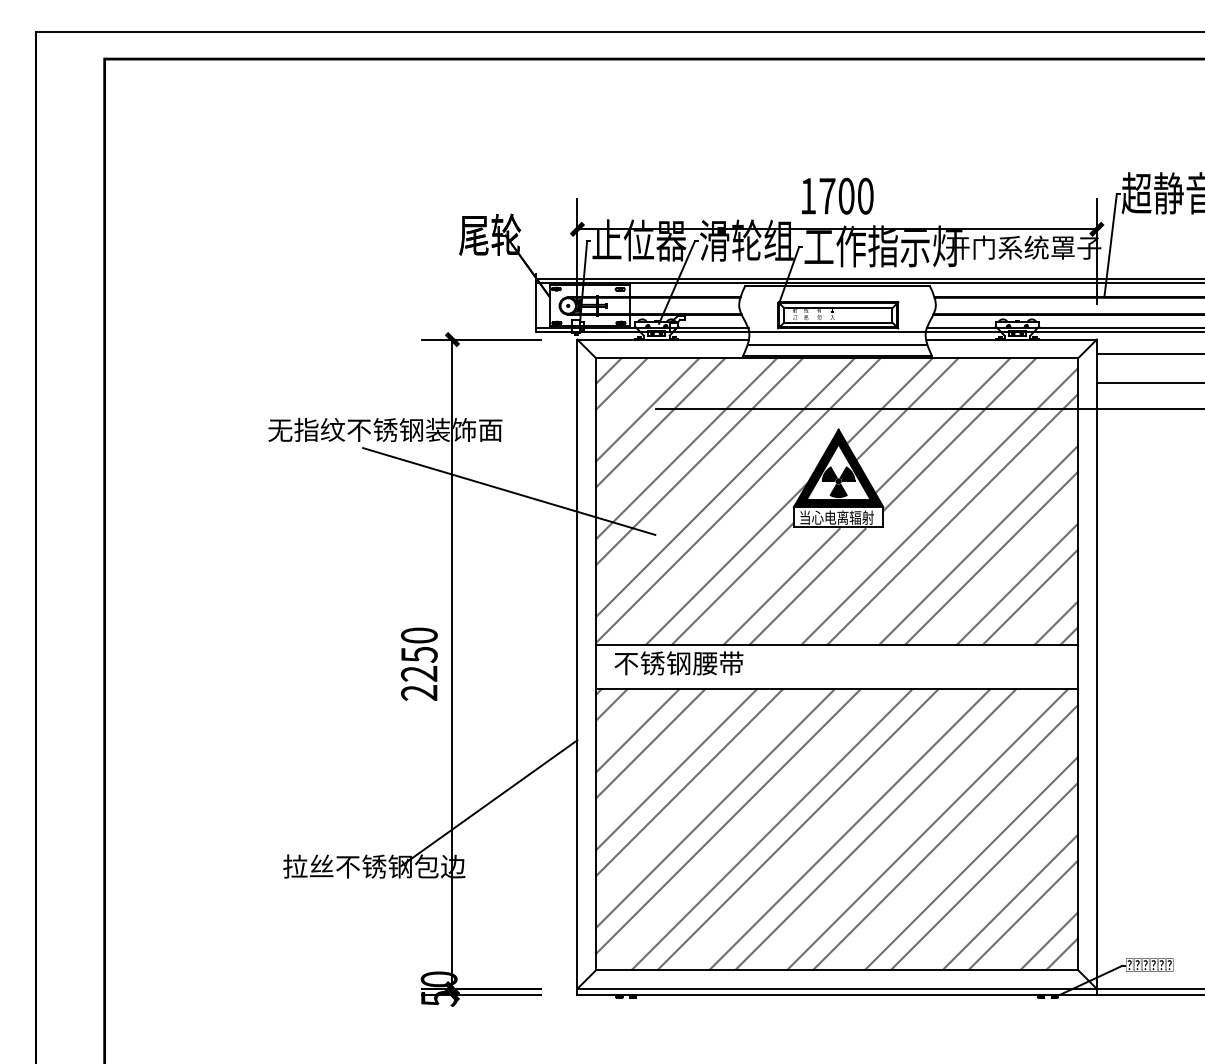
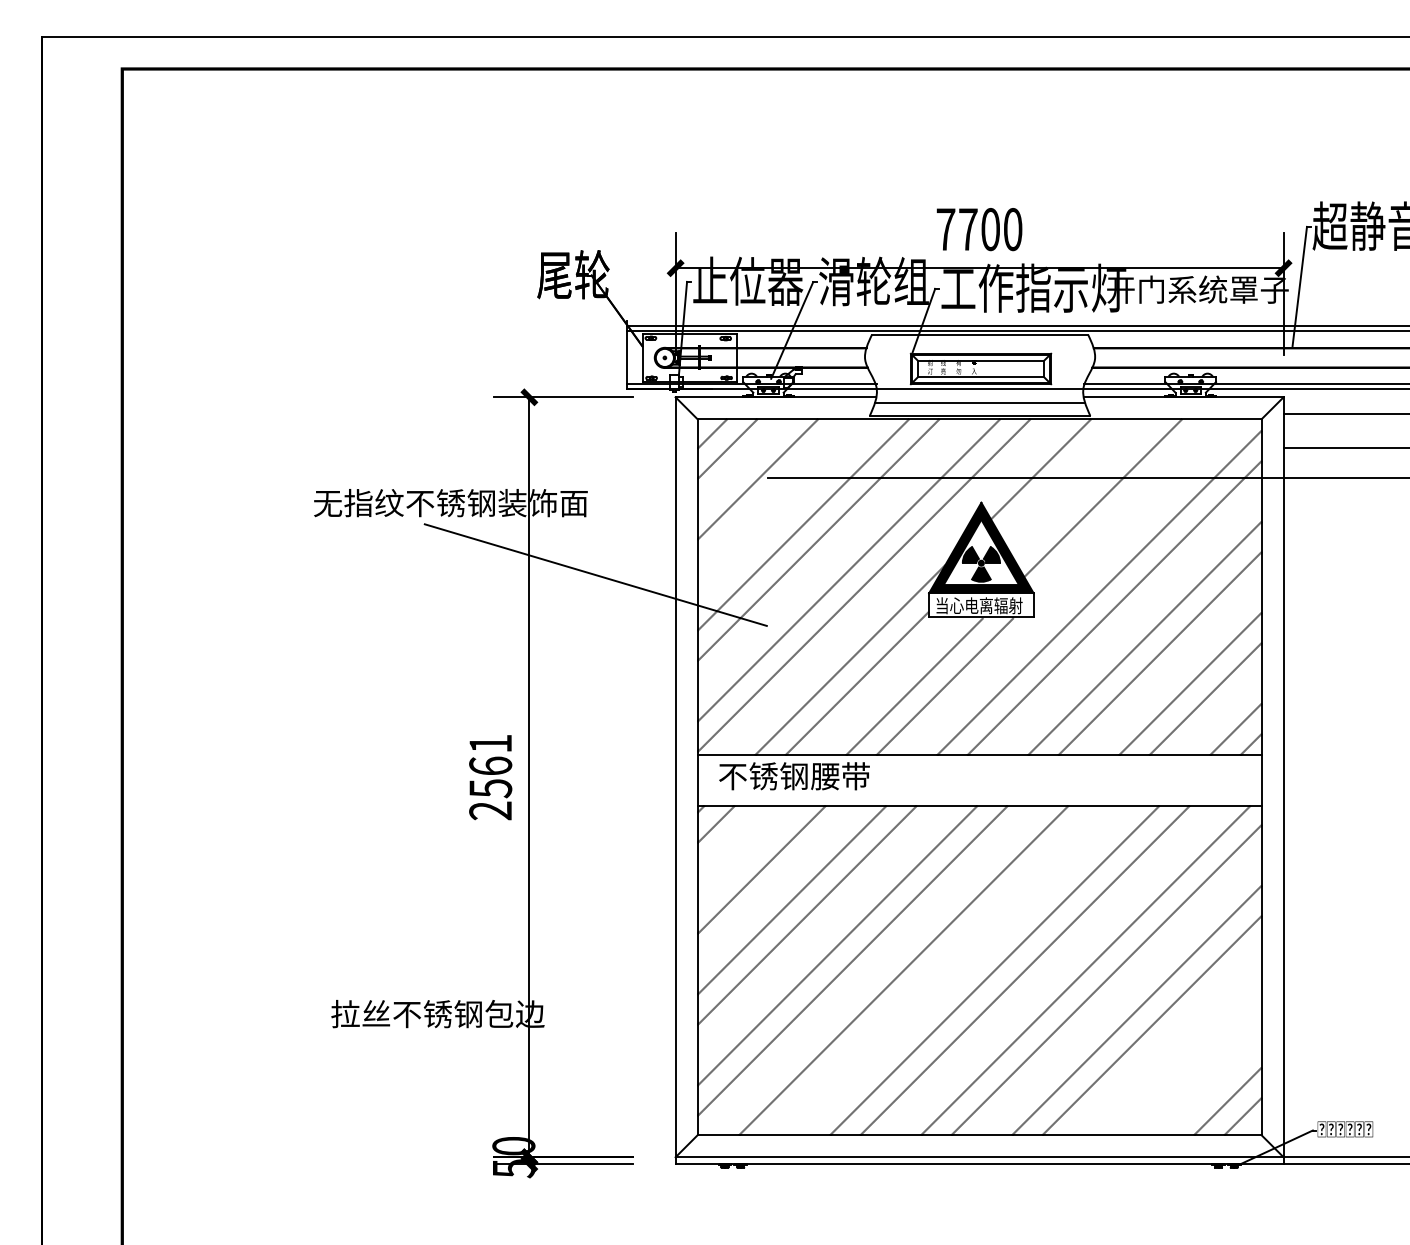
text: (808, 196) -> (946, 229), 1700 -> 7700
line: (907, 409) -> (1061, 479), removed
line: (660, 422) -> (772, 494), removed
line: (959, 434) -> (1122, 508), removed
text: (419, 654) -> (490, 765), 2250 -> 2561
line: (637, 730) -> (745, 854), removed
line: (489, 803) -> (572, 940), removed
line: (797, 829) -> (933, 970), removed
line: (1010, 902) -> (1182, 1056), removed
line: (1023, 915) -> (1197, 1071), removed

